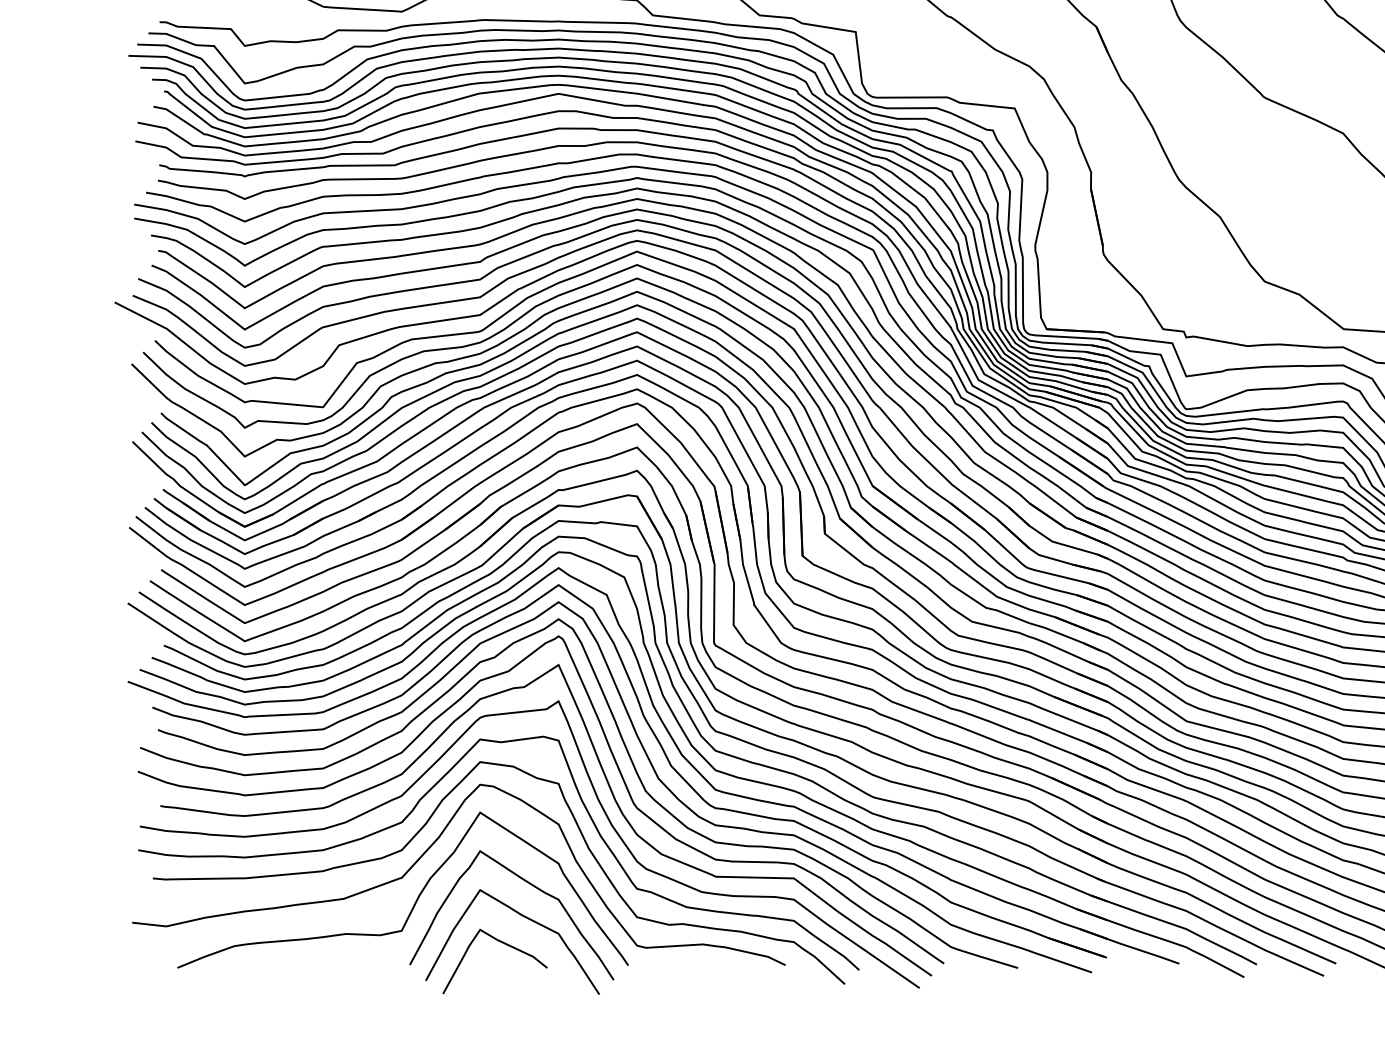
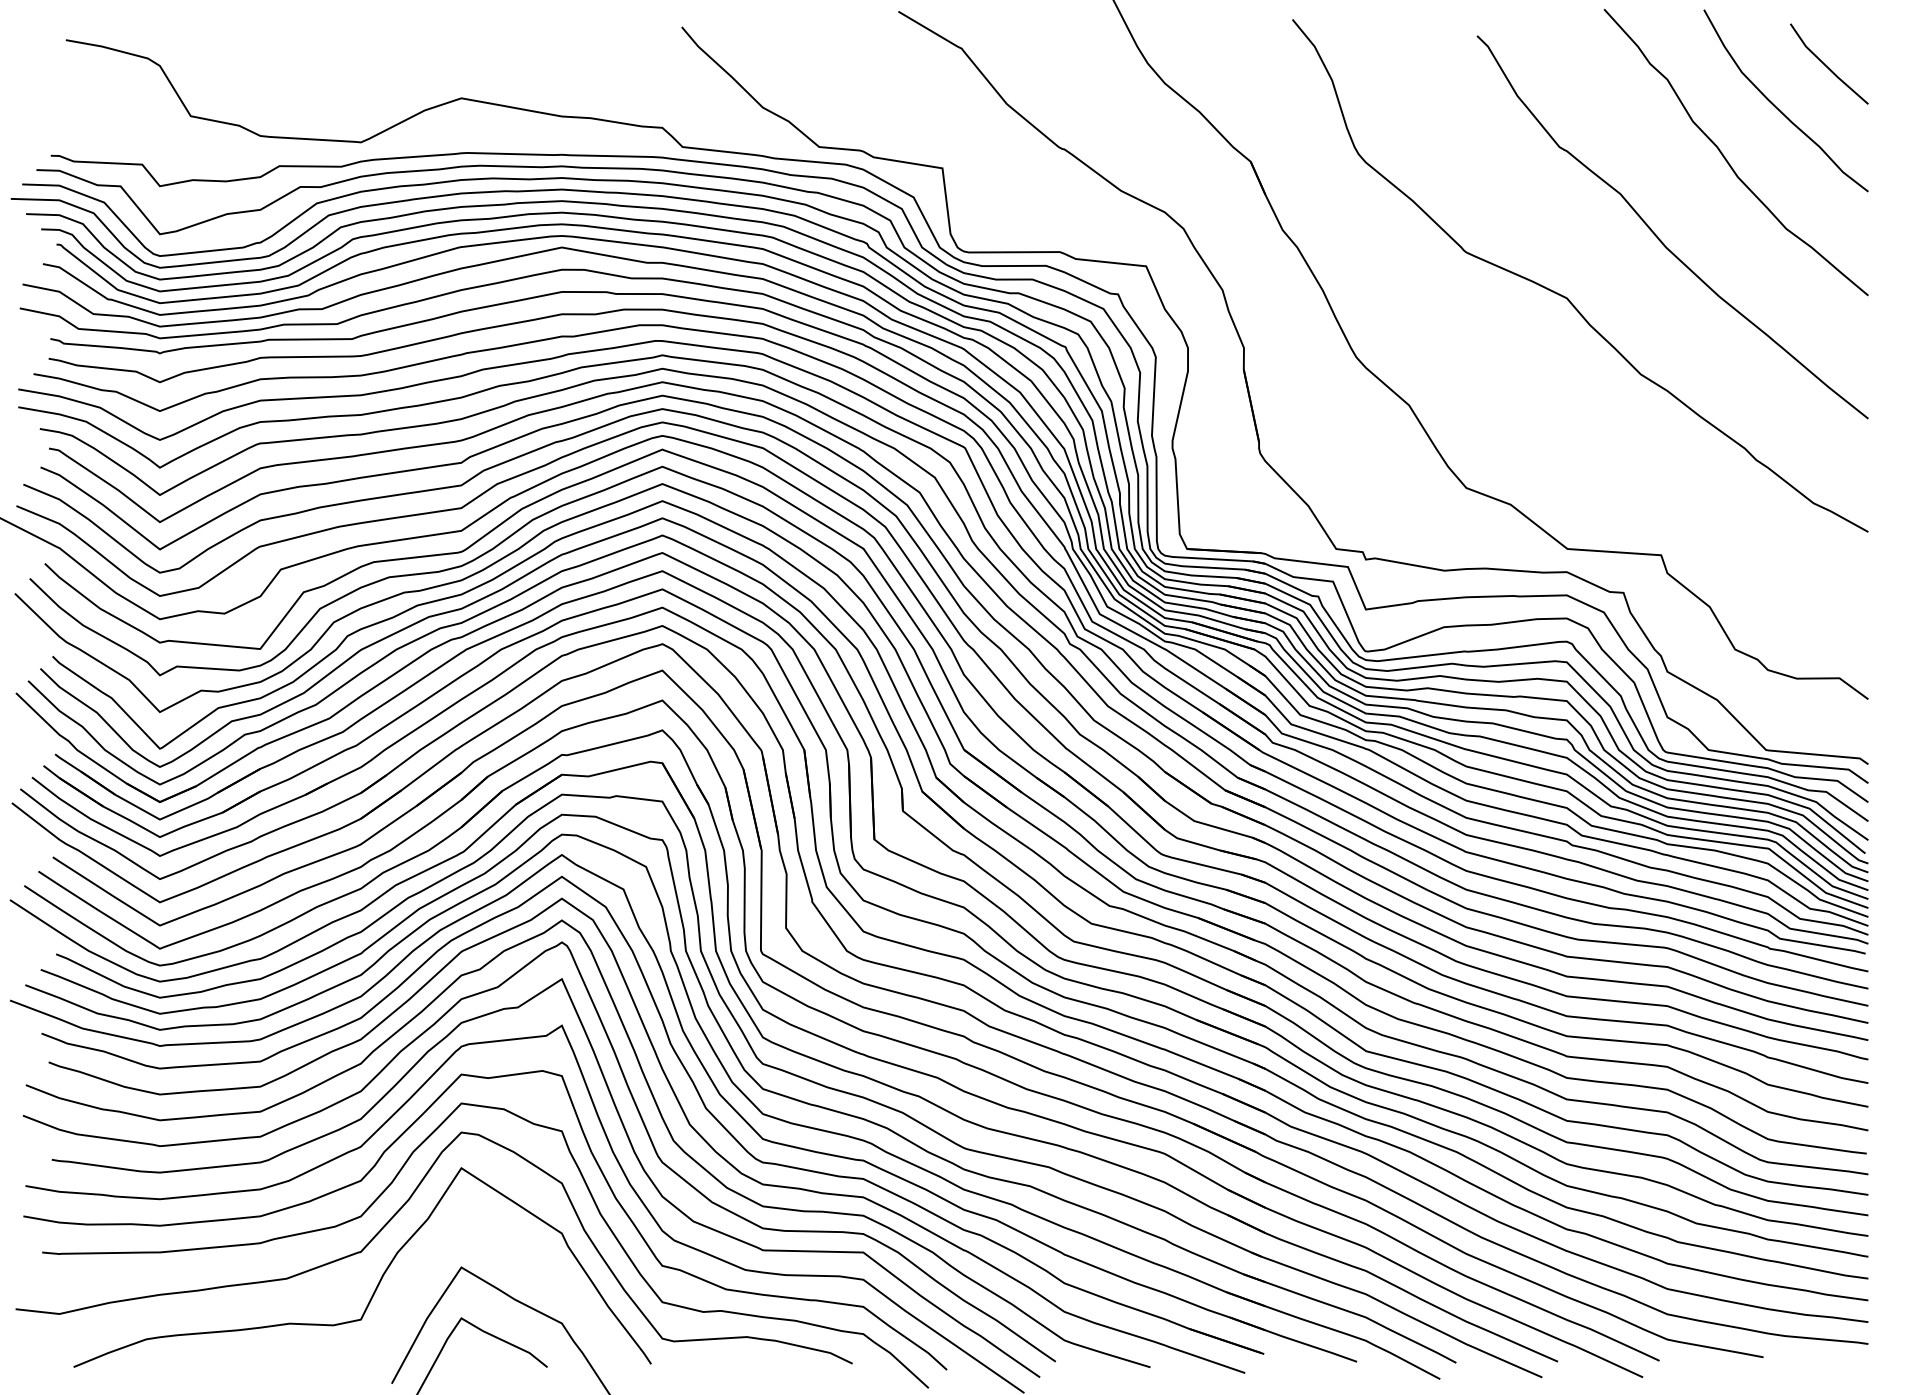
curve: (530, 884) -> (525, 1260), removed

